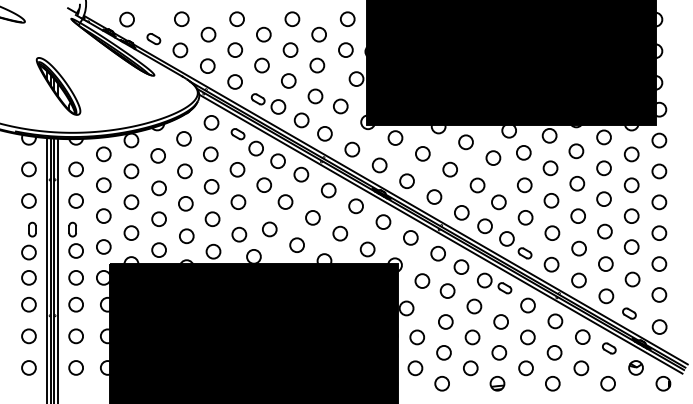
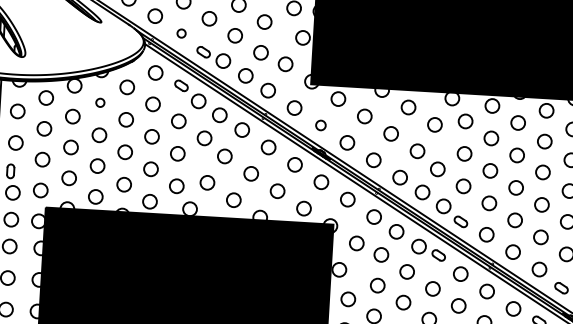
circle: (234, 81) -> (181, 33), size x0.6
circle: (157, 155) -> (99, 102), size x0.6
circle: (379, 165) -> (320, 125), size x0.7

